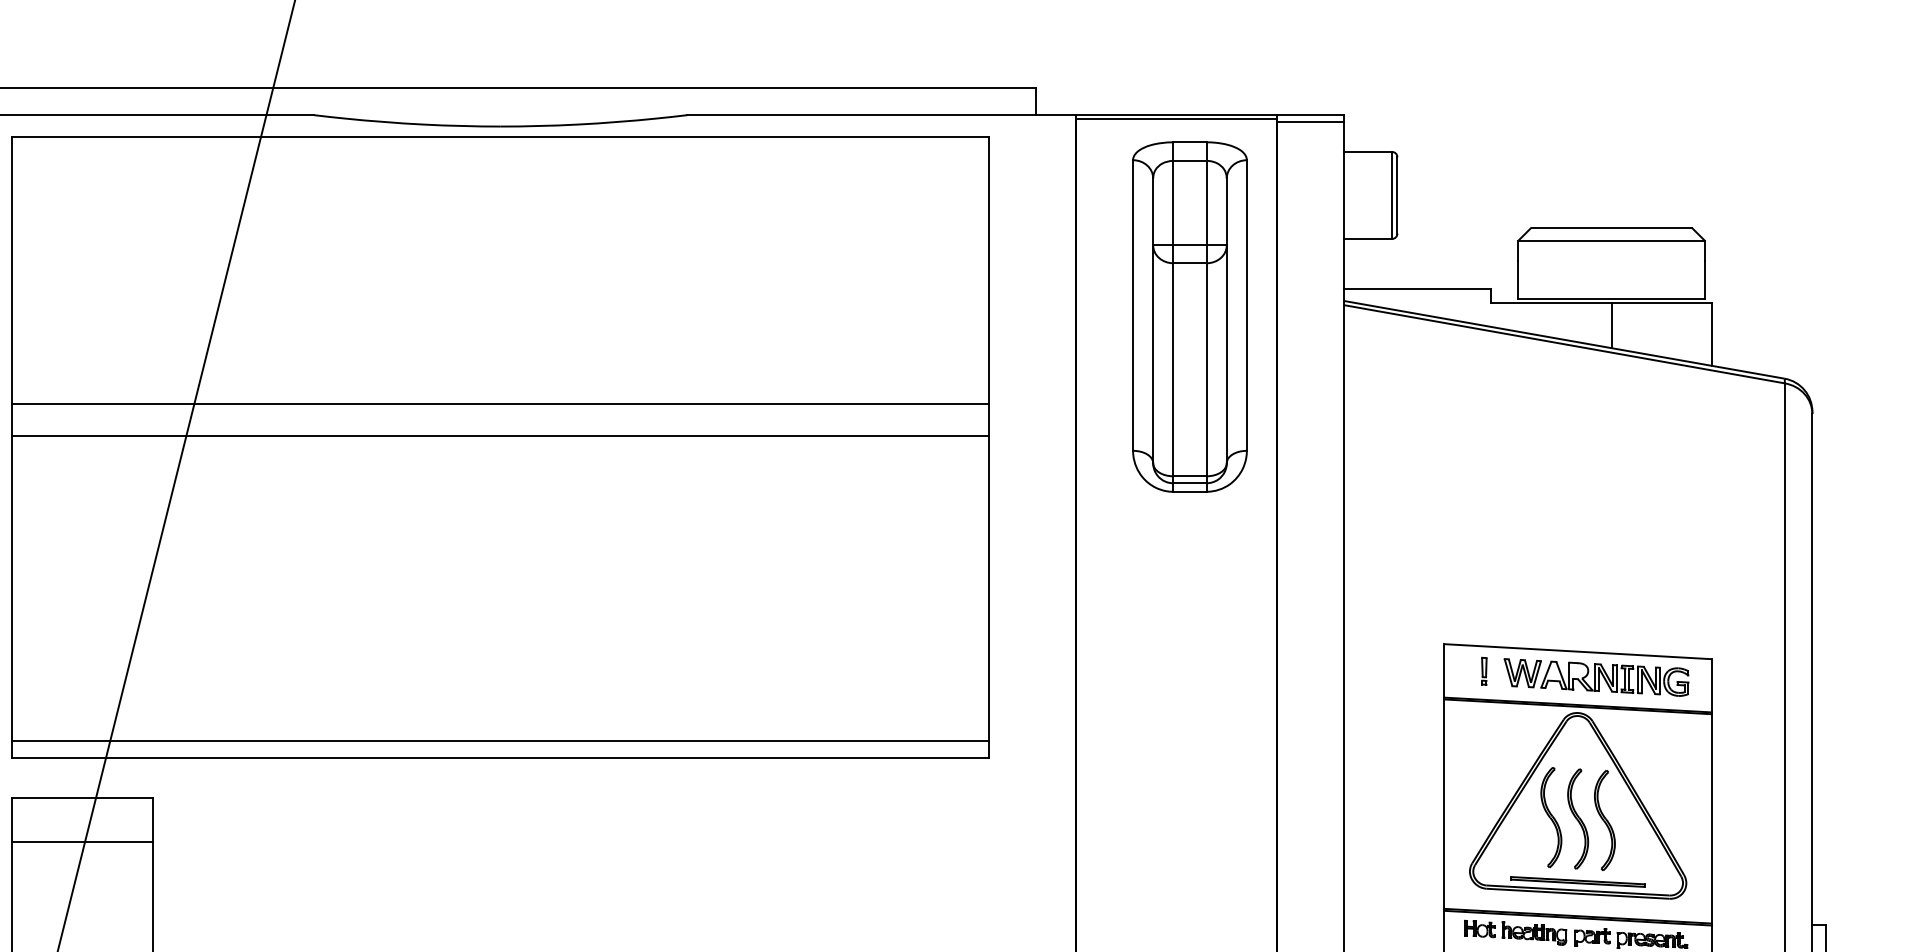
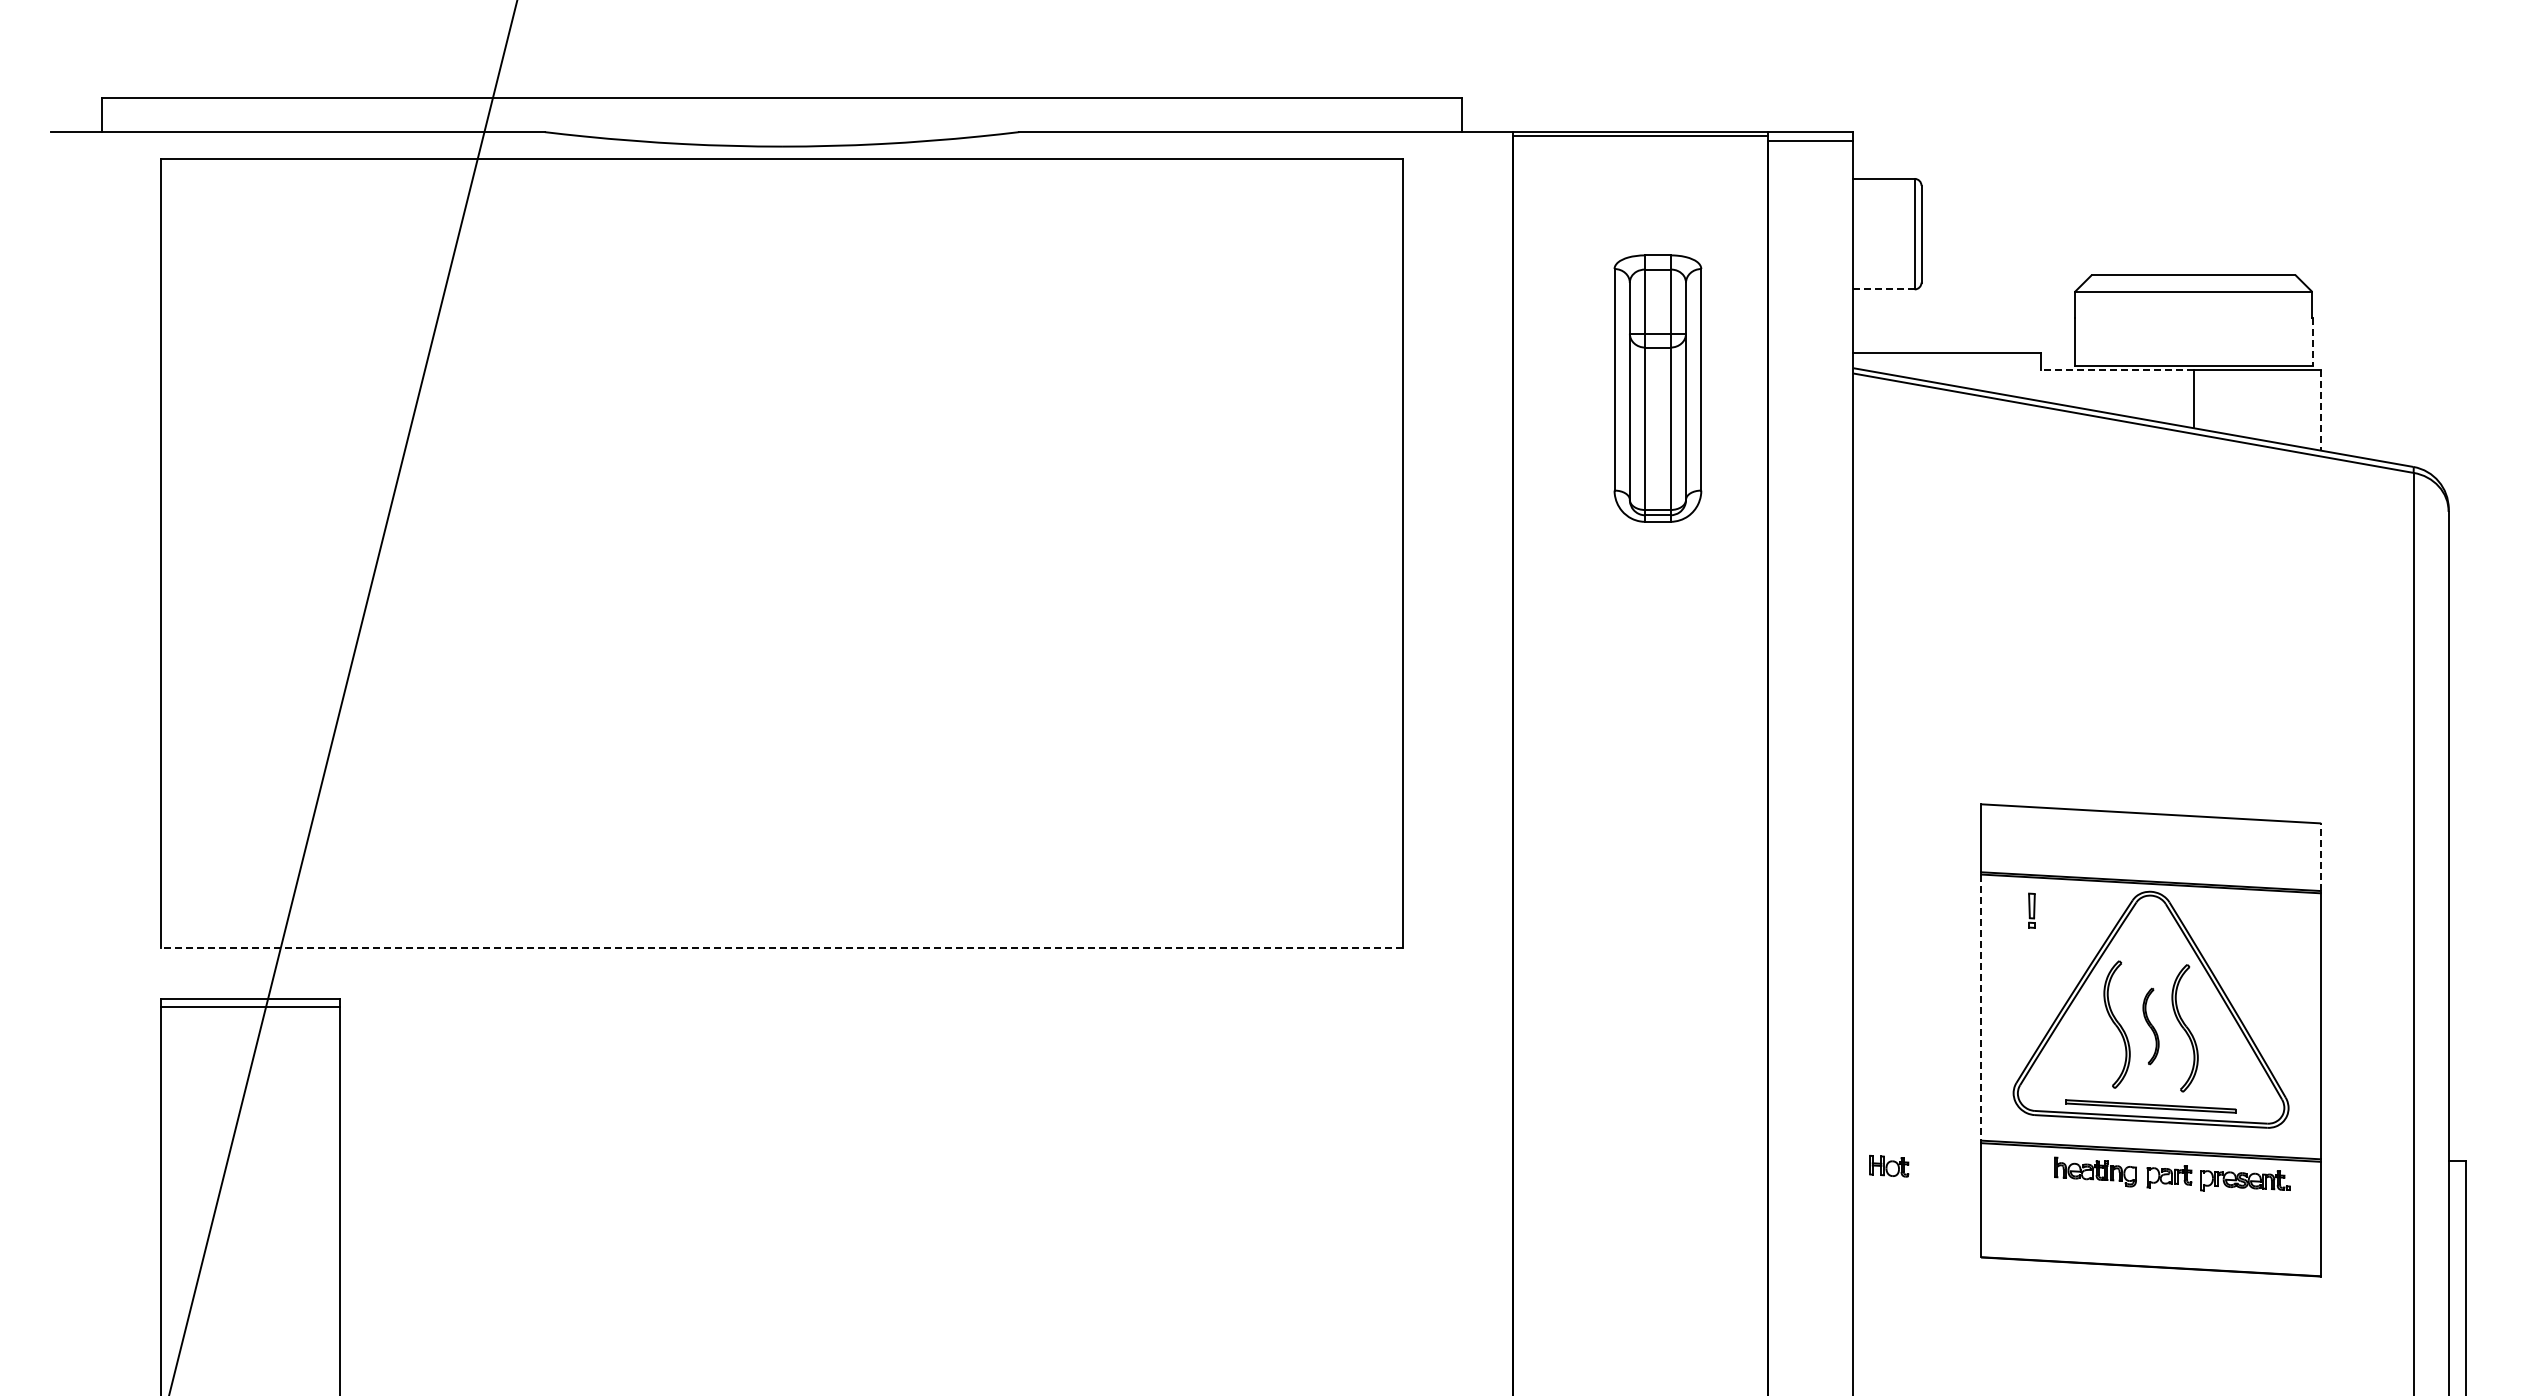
line: (1368, 239) -> (1884, 289), solid -> dashed
line: (1705, 280) -> (2312, 342), solid -> dashed
line: (1551, 302) -> (2117, 370), solid -> dashed
part: (1189, 316) -> (1657, 388), size x0.6
line: (1712, 334) -> (2321, 410), solid -> dashed
line: (500, 404) -> (781, 499), removed
line: (500, 436) -> (781, 540), removed
part: (1484, 671) -> (2031, 910), moved
part: (1596, 677) -> (2174, 846), removed
line: (1712, 686) -> (2321, 857), solid -> dashed
line: (500, 740) -> (781, 926), removed
line: (501, 757) -> (782, 948), solid -> dashed
line: (1444, 804) -> (1981, 1008), solid -> dashed
part: (1577, 819) -> (2150, 1026), size x0.6
line: (82, 842) -> (250, 1007), moved
part: (1480, 929) -> (1889, 1166), moved

